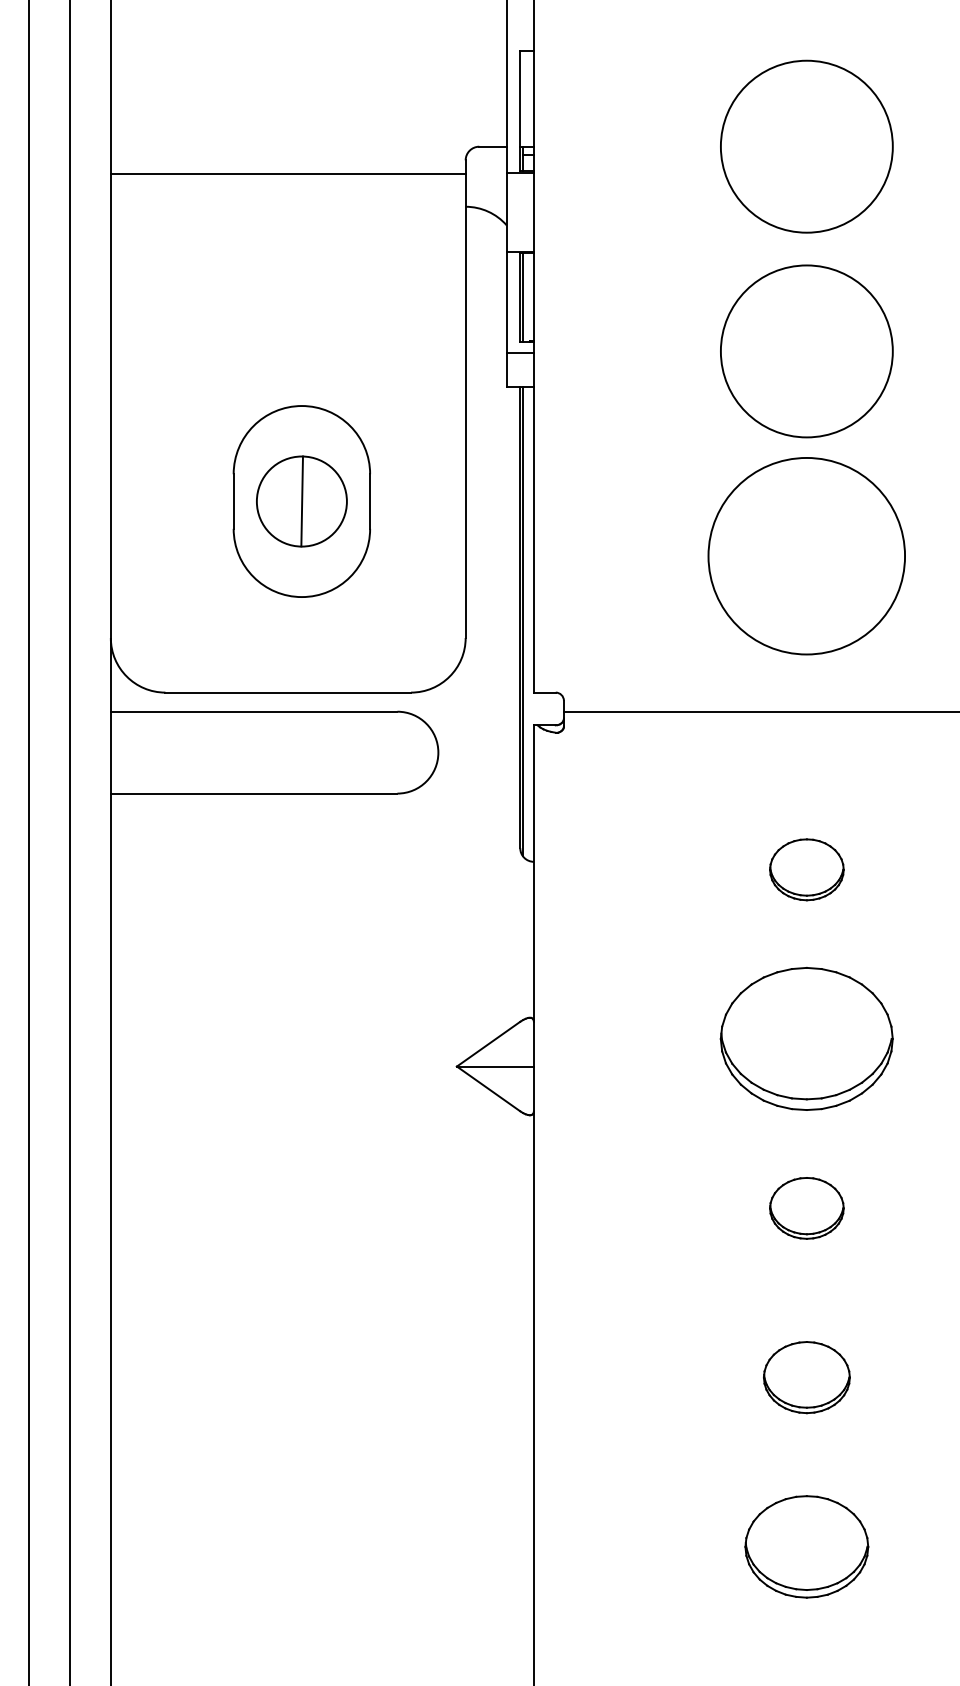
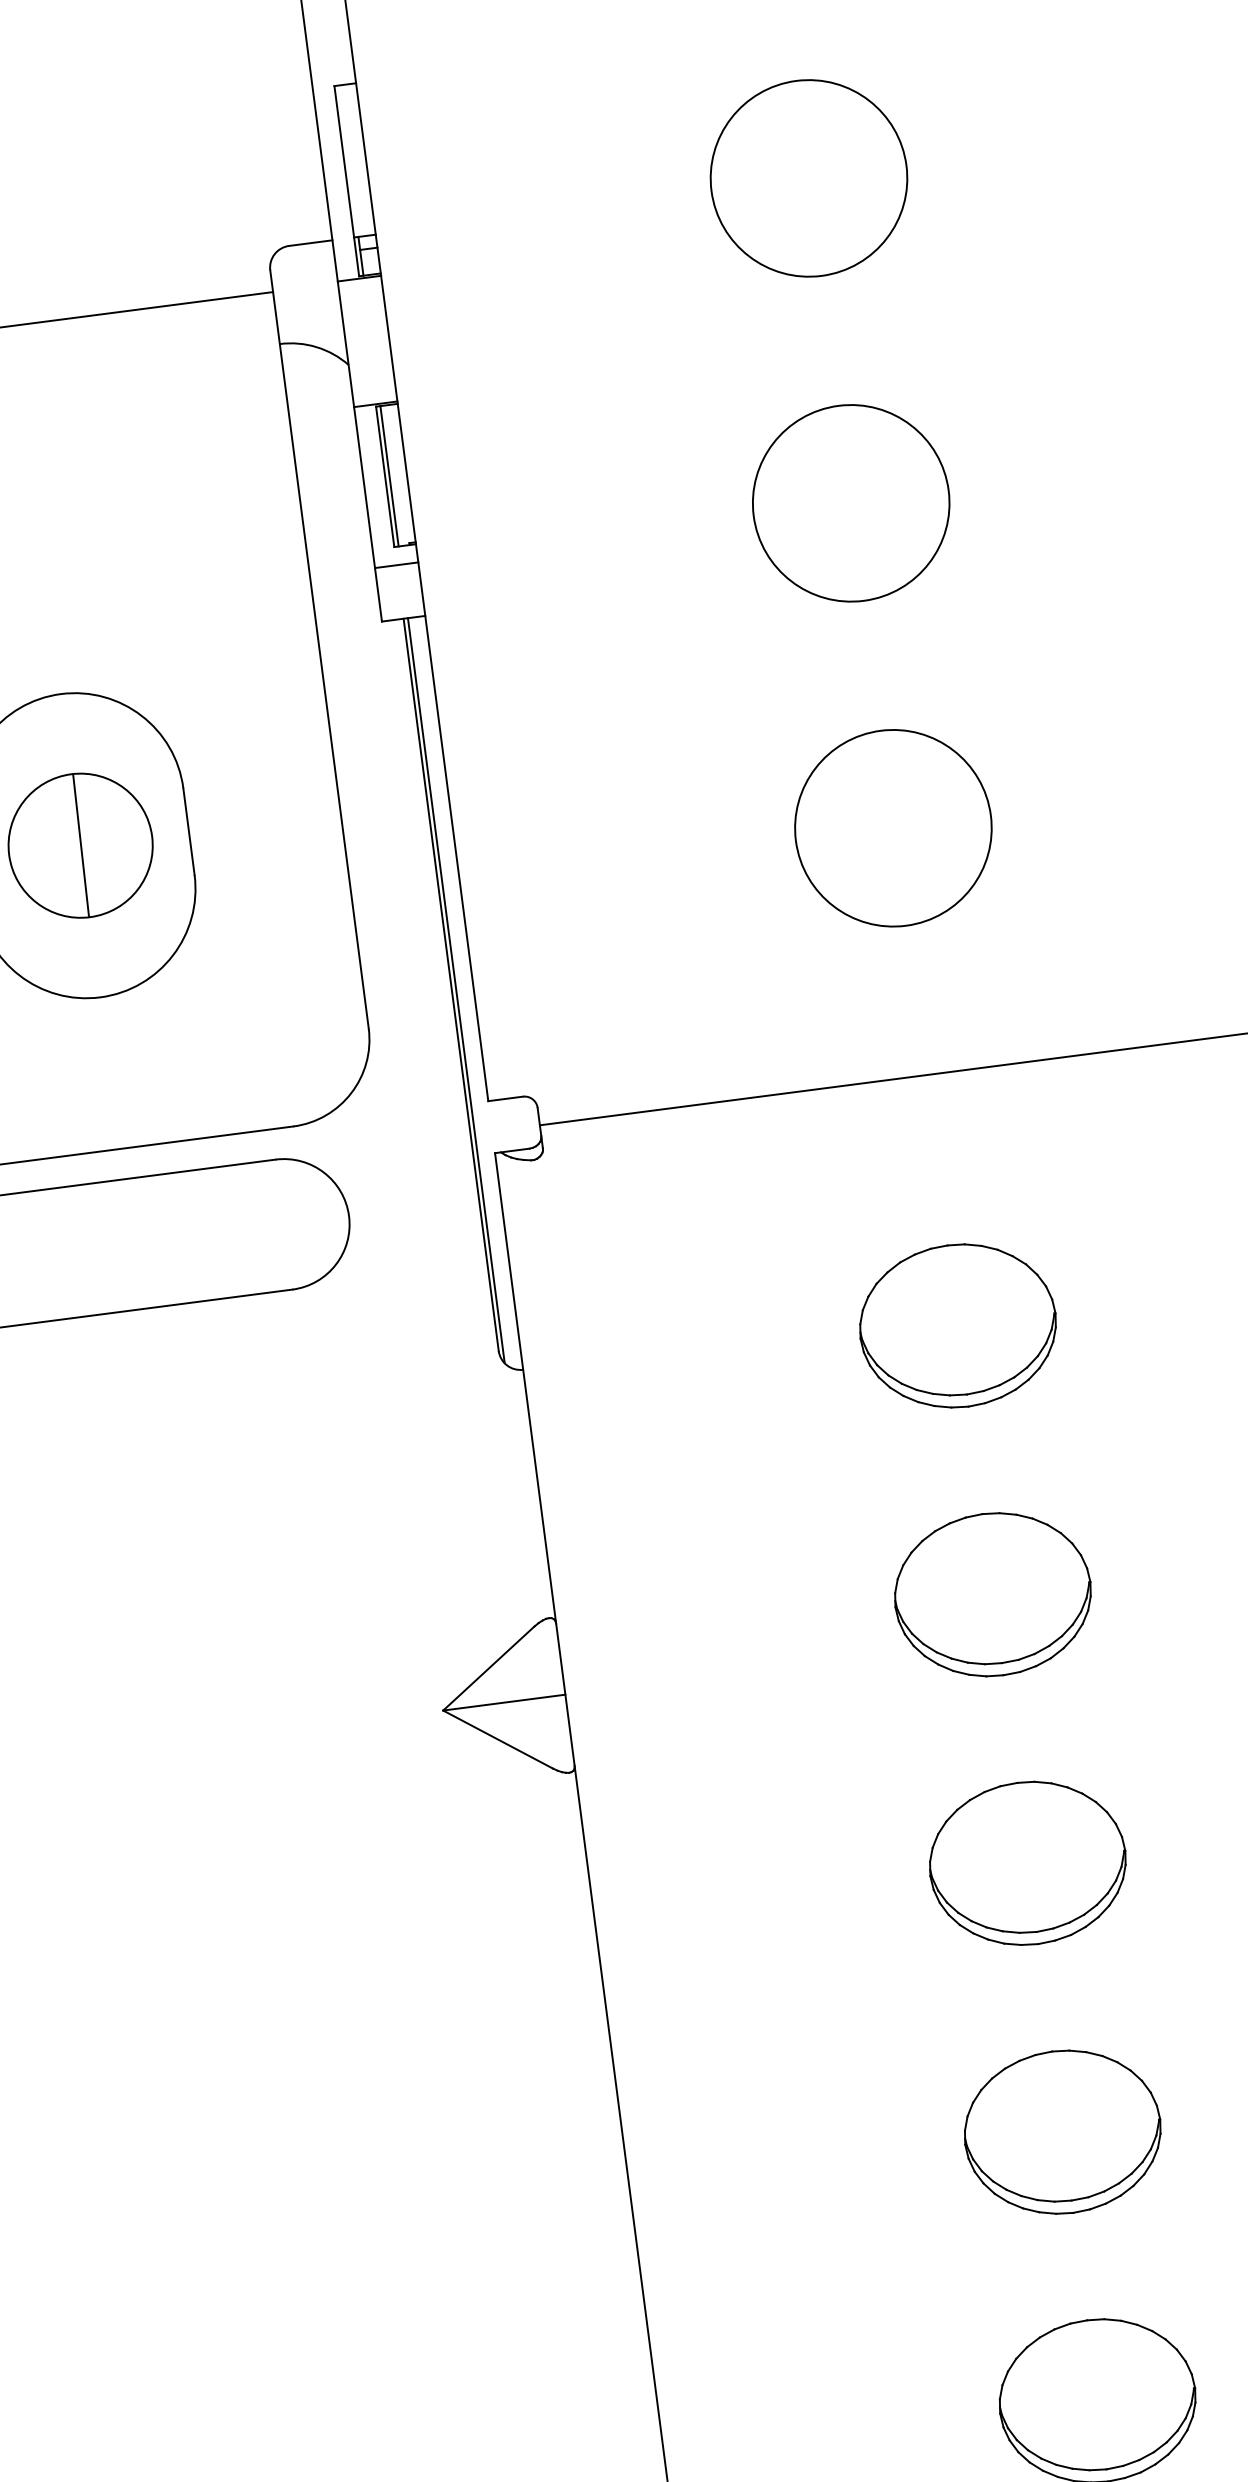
circle: (806, 146) -> (808, 178), size x0.71
circle: (806, 351) -> (850, 503), size x0.71
circle: (806, 555) -> (892, 827), size x0.62
part: (806, 869) -> (957, 1325), size x1.67
part: (806, 1038) -> (992, 1593), size x0.71
part: (806, 1208) -> (1027, 1863), size x1.67
part: (806, 1377) -> (1062, 2132), size x1.43

